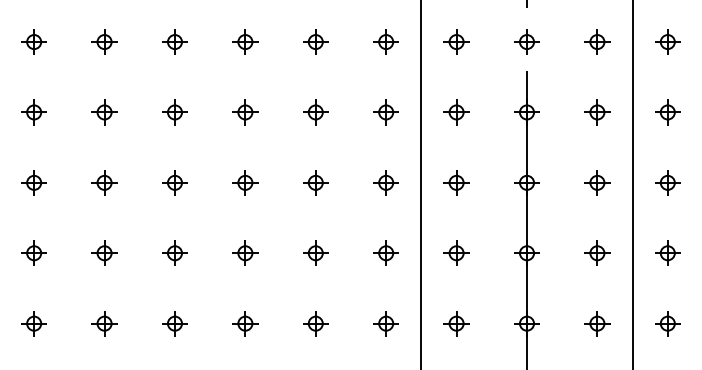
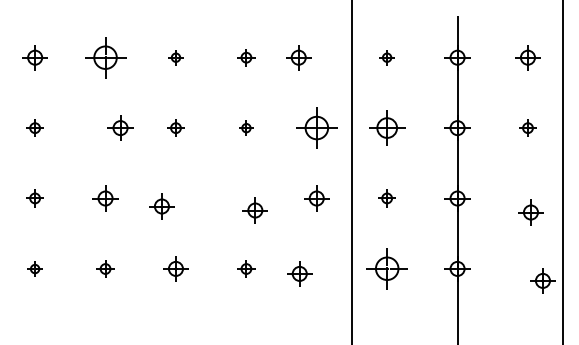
part: (174, 112) -> (105, 57), size x1.6
part: (245, 112) -> (176, 57), size x0.6
part: (315, 112) -> (246, 57), size x0.7
part: (385, 112) -> (298, 57), moved
part: (456, 112) -> (387, 57), size x0.6
part: (104, 182) -> (35, 127), size x0.7
part: (174, 182) -> (120, 127), moved
part: (245, 182) -> (176, 127), size x0.7
part: (315, 182) -> (246, 127), size x0.6
part: (385, 182) -> (316, 127), size x1.6
part: (456, 182) -> (387, 127), size x1.4
part: (597, 182) -> (528, 127), size x0.7
part: (104, 252) -> (35, 197), size x0.7
part: (245, 252) -> (162, 205), moved
part: (315, 252) -> (255, 209), moved
part: (456, 252) -> (387, 197), size x0.7
part: (597, 252) -> (531, 211), moved
part: (104, 323) -> (35, 268), size x0.6
part: (174, 323) -> (105, 268), size x0.7
part: (315, 323) -> (246, 268), size x0.7
part: (385, 323) -> (299, 273), moved
part: (456, 323) -> (387, 268), size x1.6
part: (597, 323) -> (543, 280), moved

